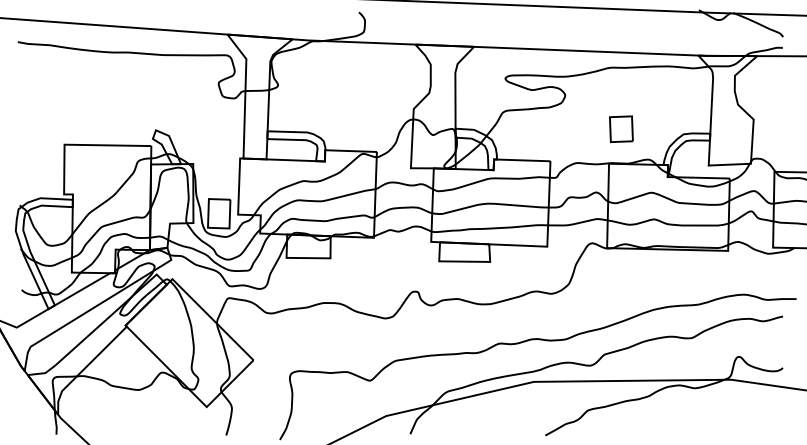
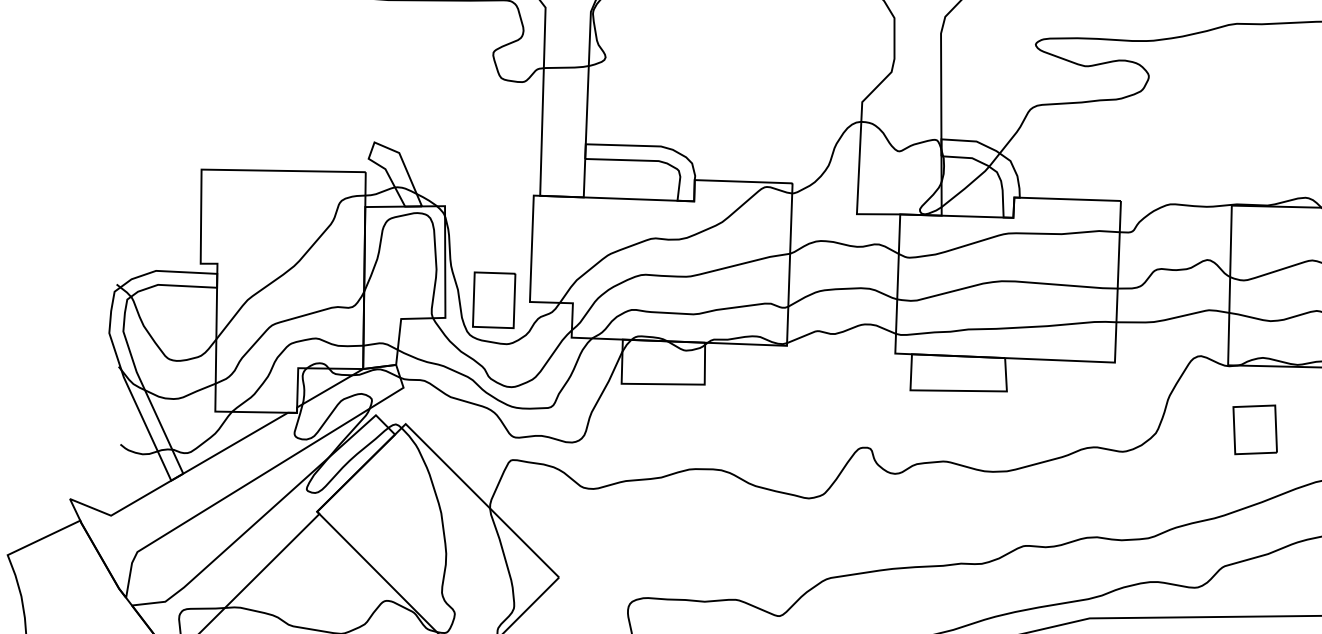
part: (621, 128) -> (1255, 428), moved

